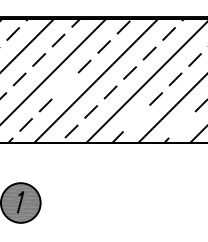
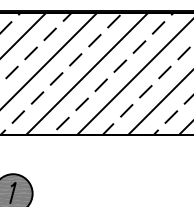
line: (65, 85) -> (56, 78), added
line: (136, 118) -> (126, 110), added
line: (181, 124) -> (170, 116), added

